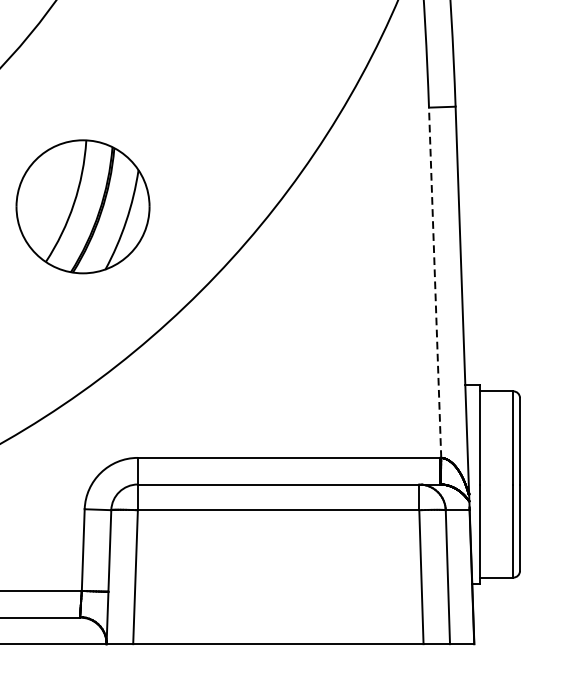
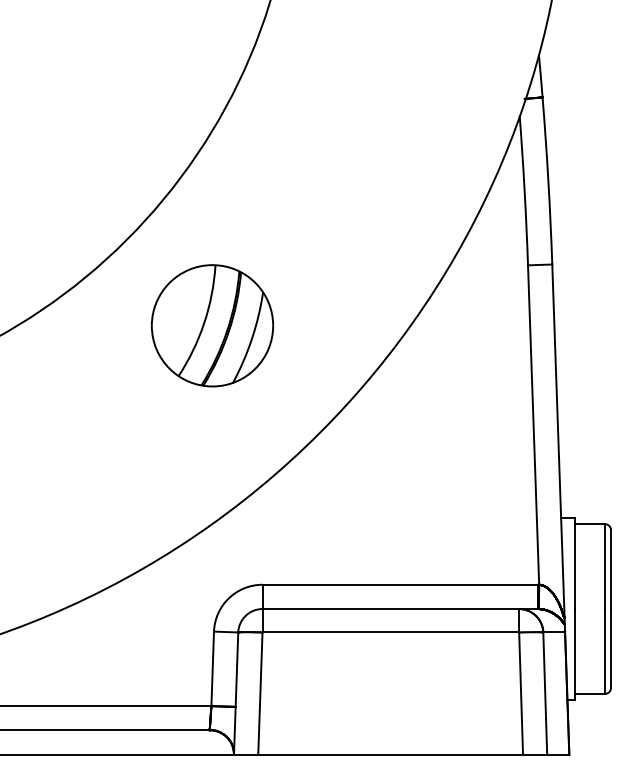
part: (83, 206) -> (212, 325), moved
line: (435, 283) -> (533, 425), dashed -> solid

